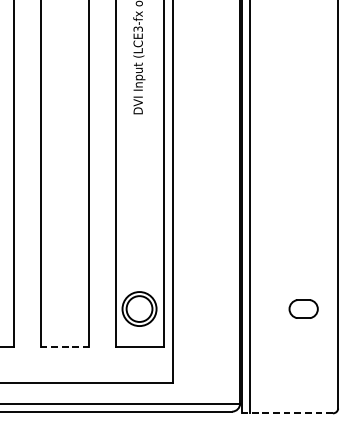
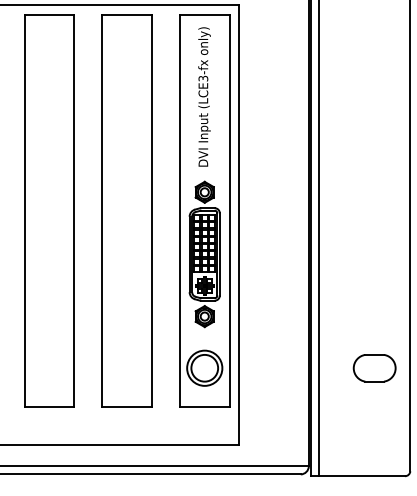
part: (139, 199) -> (204, 254), added
part: (303, 309) -> (374, 368), size x1.43
line: (64, 346) -> (127, 407), dashed -> solid
line: (287, 413) -> (357, 476), dashed -> solid

